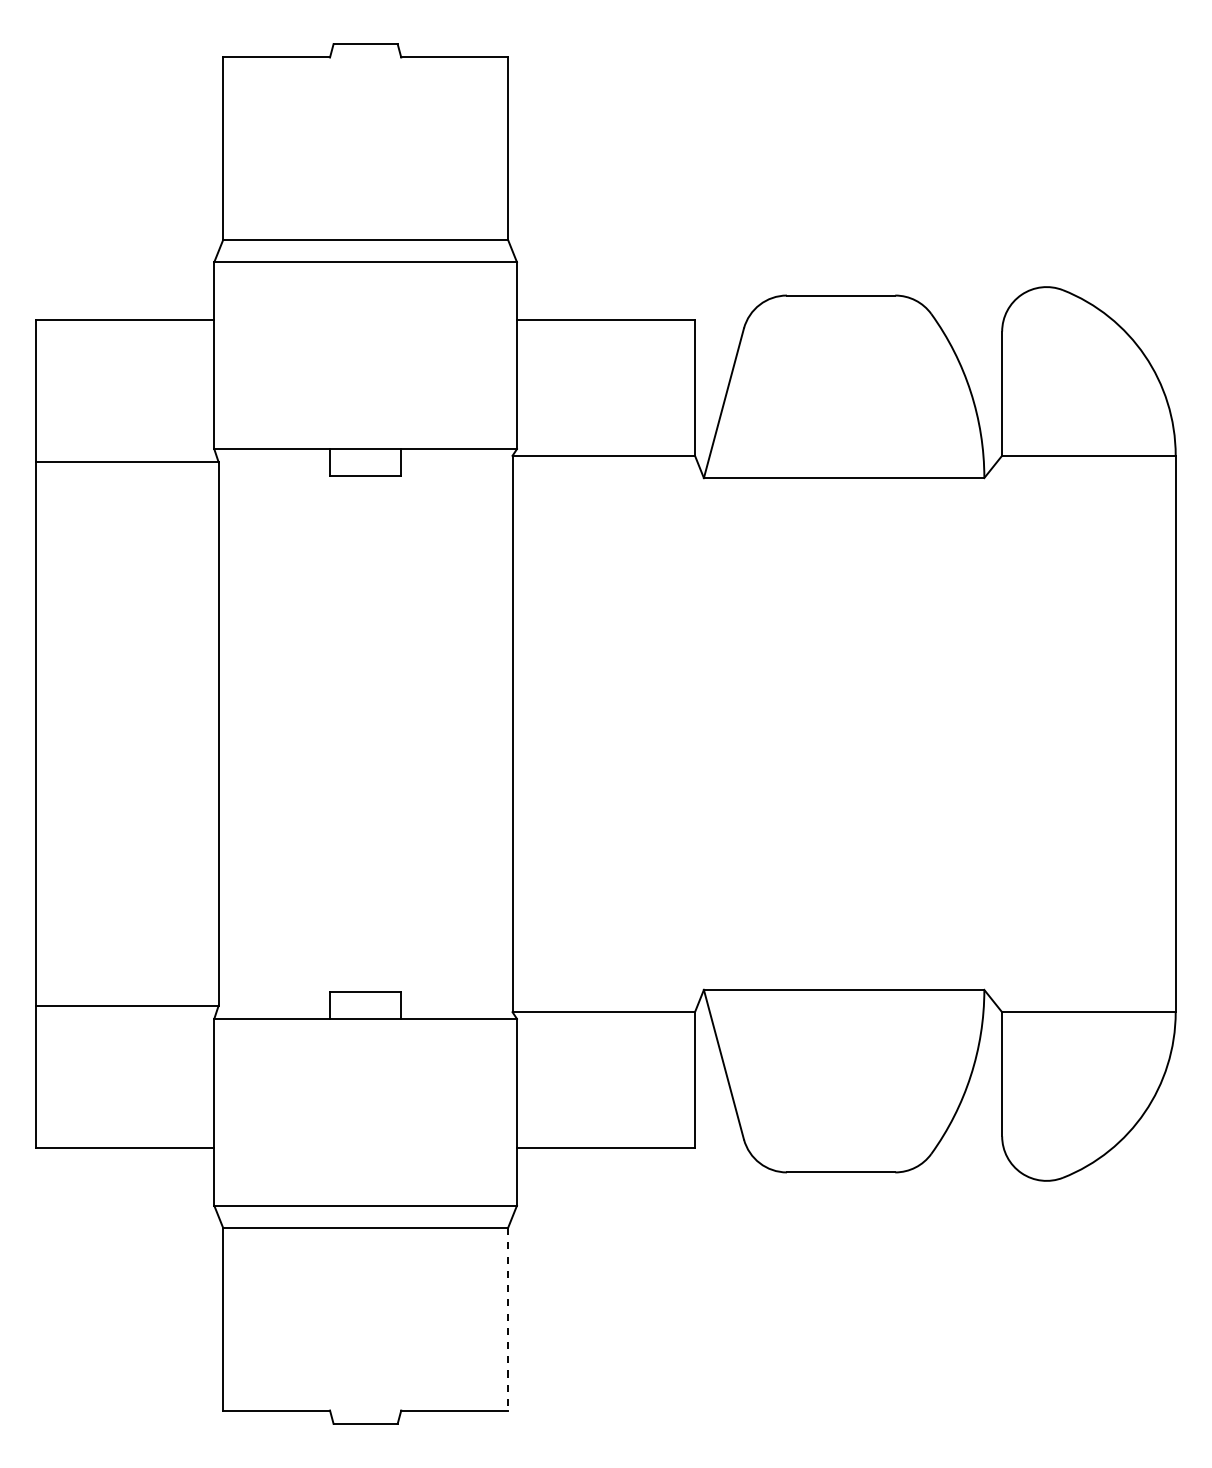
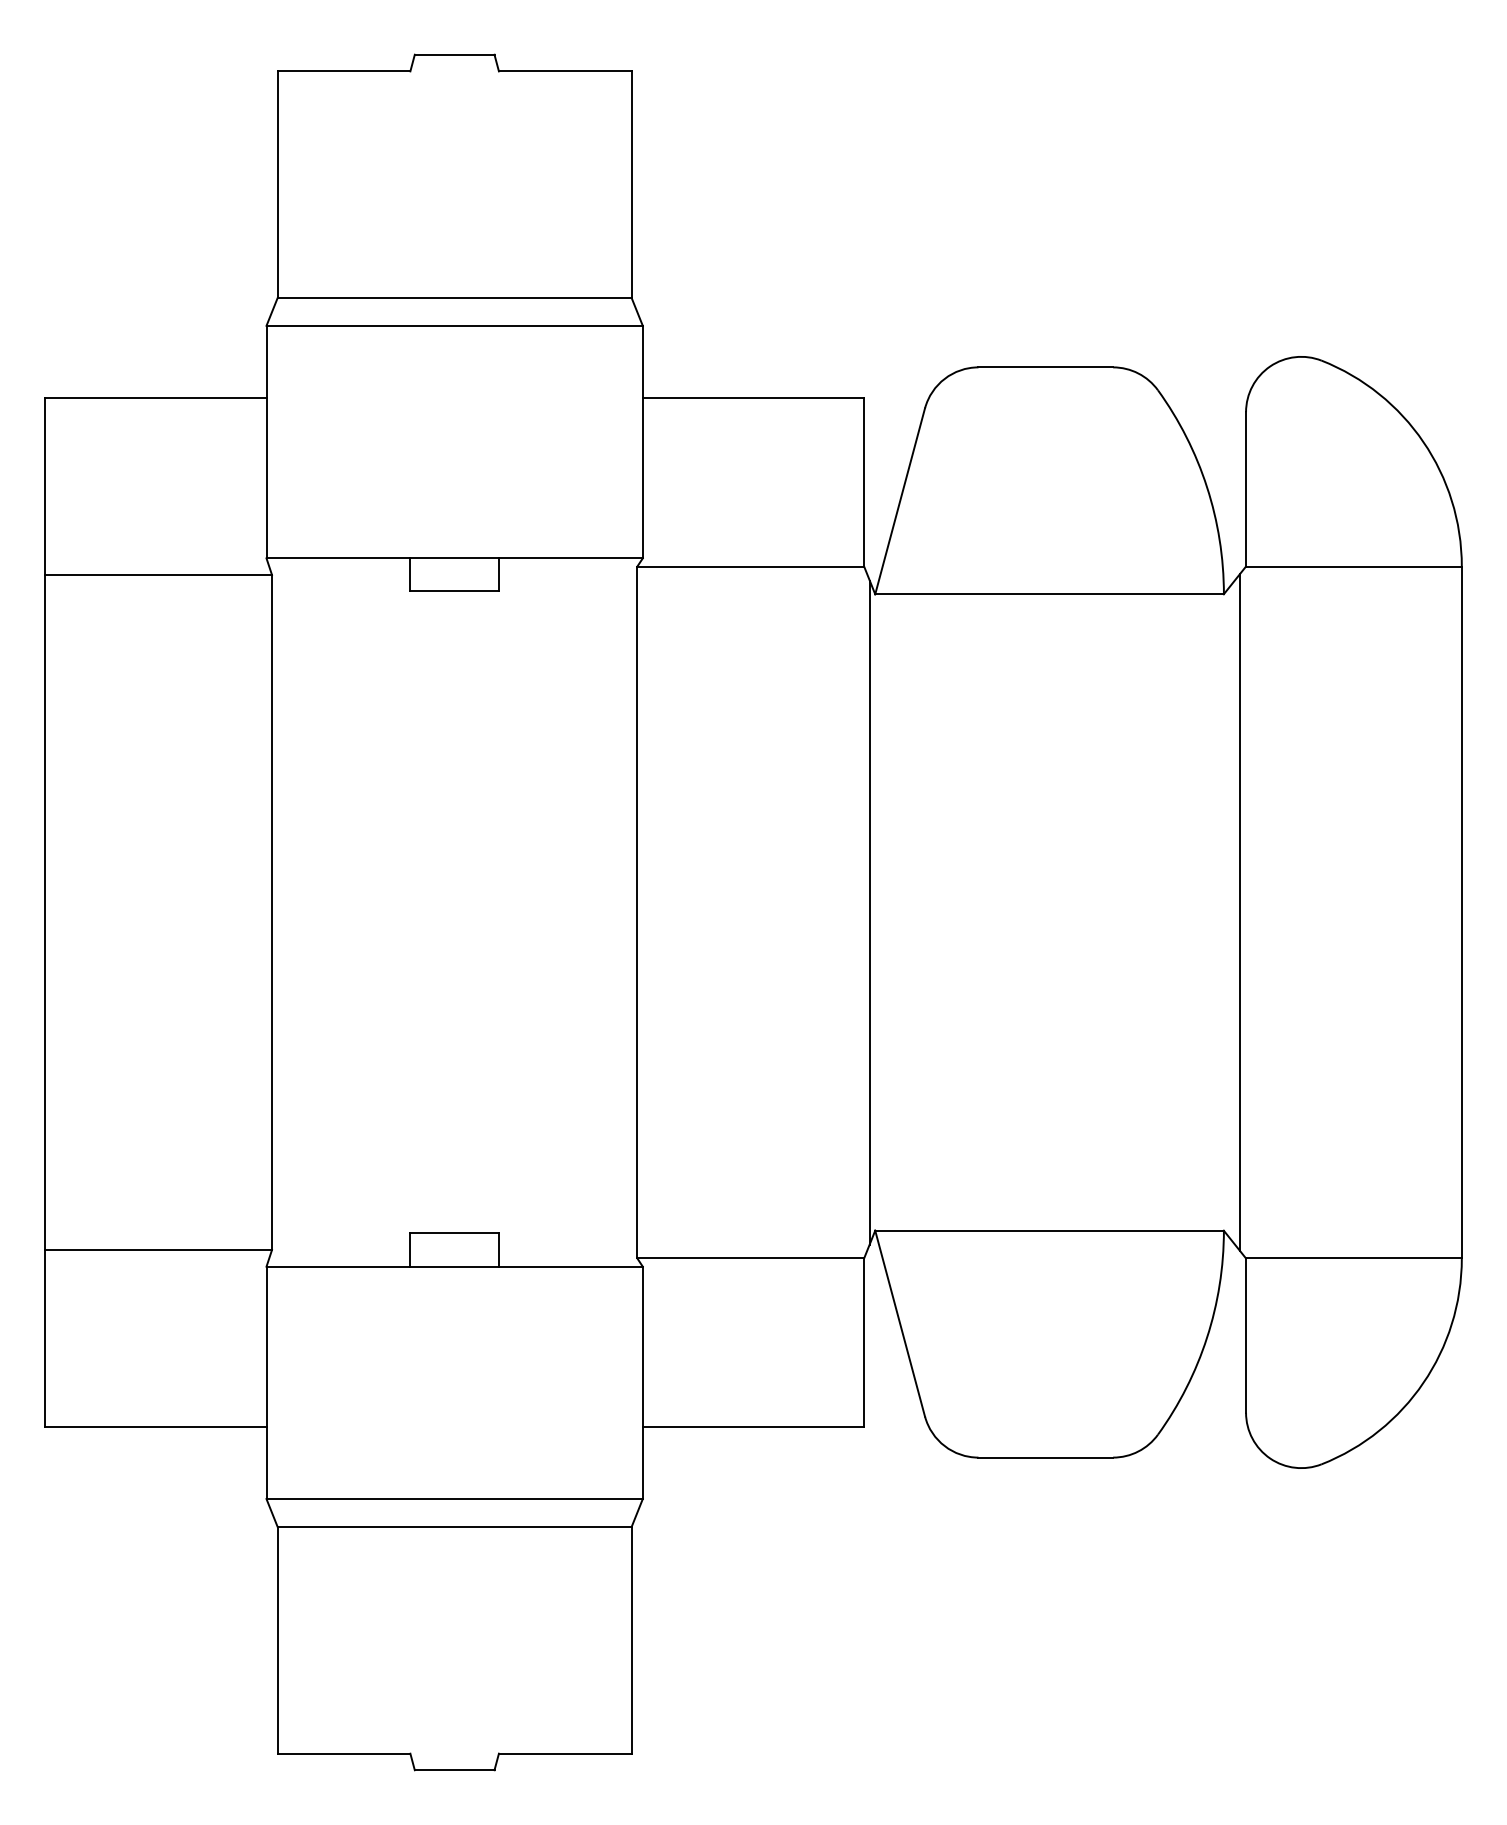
line: (699, 734) -> (869, 912), added
line: (997, 734) -> (1240, 912), added
line: (507, 1319) -> (631, 1640), dashed -> solid

